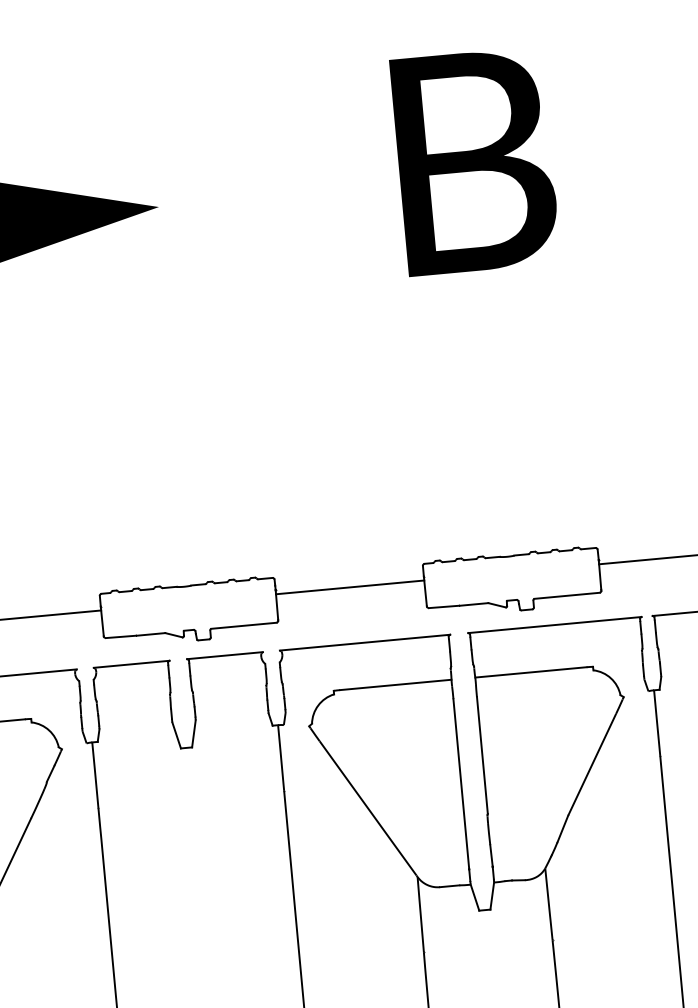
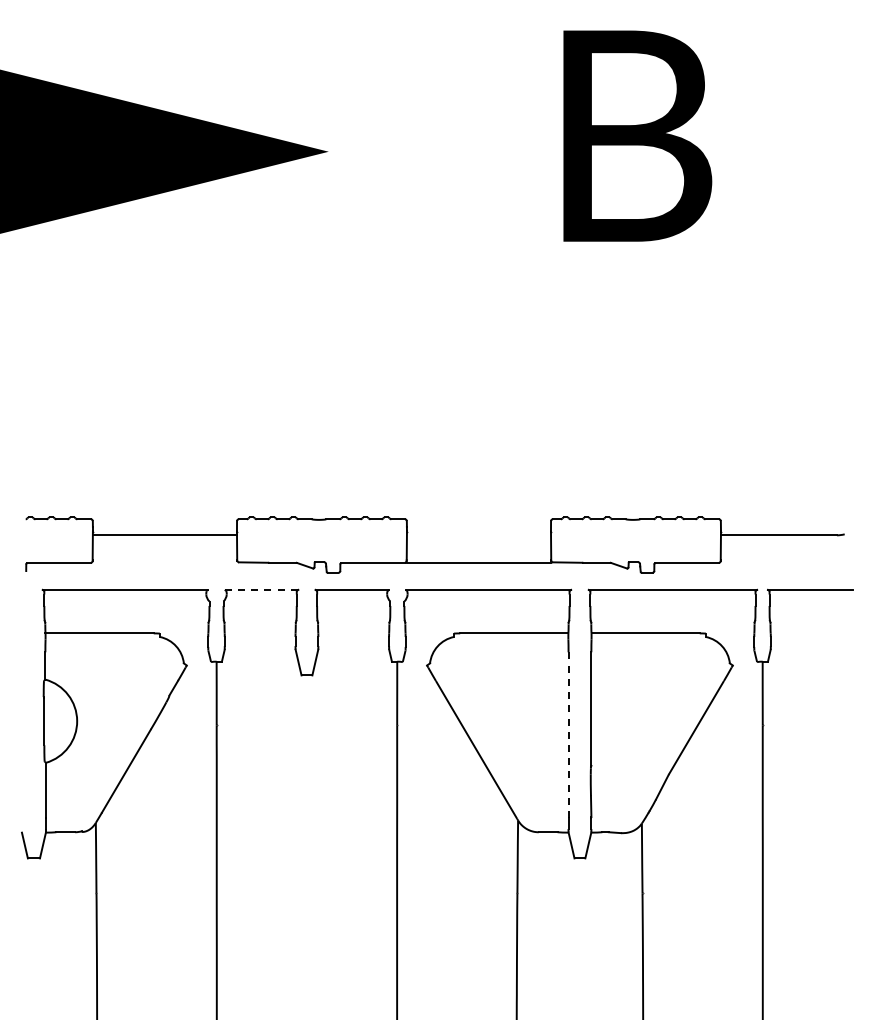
line: (349, 587) -> (478, 563), moved
line: (131, 663) -> (261, 589), solid -> dashed
line: (461, 783) -> (568, 734), solid -> dashed

